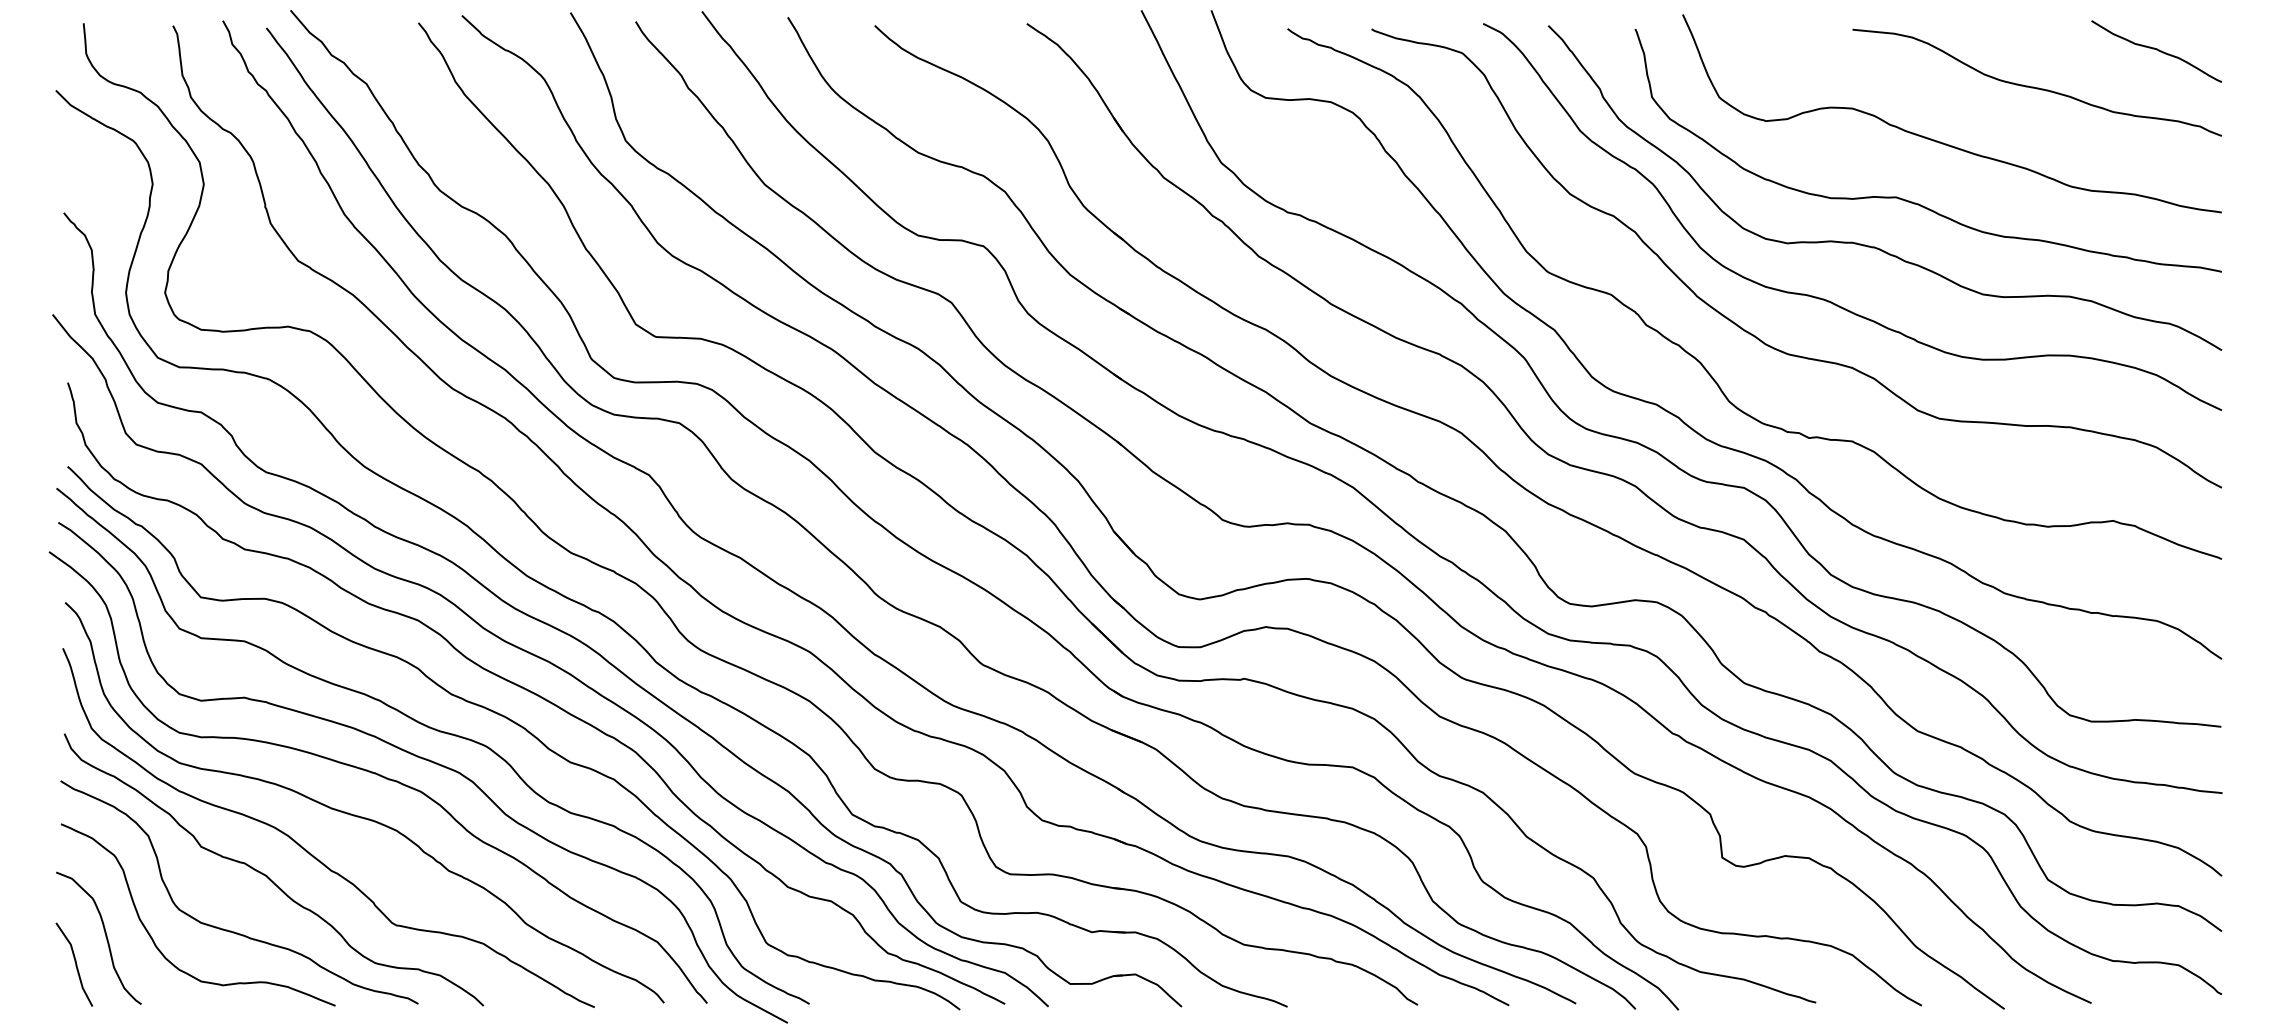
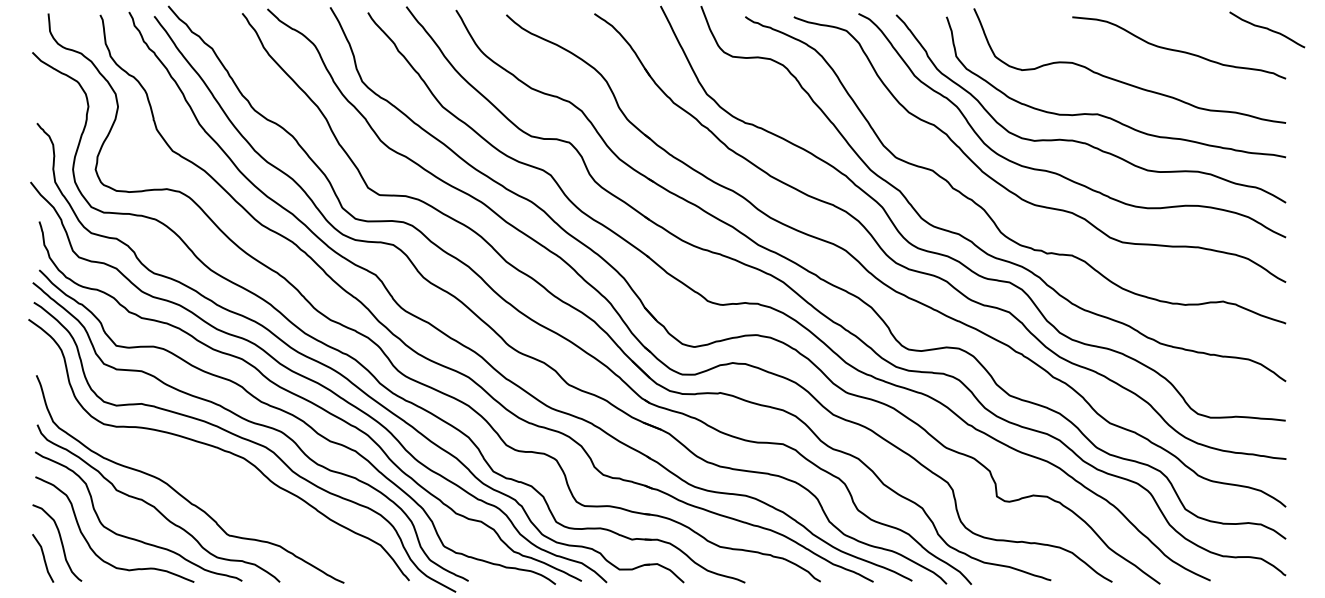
curve: (2156, 50) -> (1267, 29), moved
curve: (358, 814) -> (207, 471), removed

